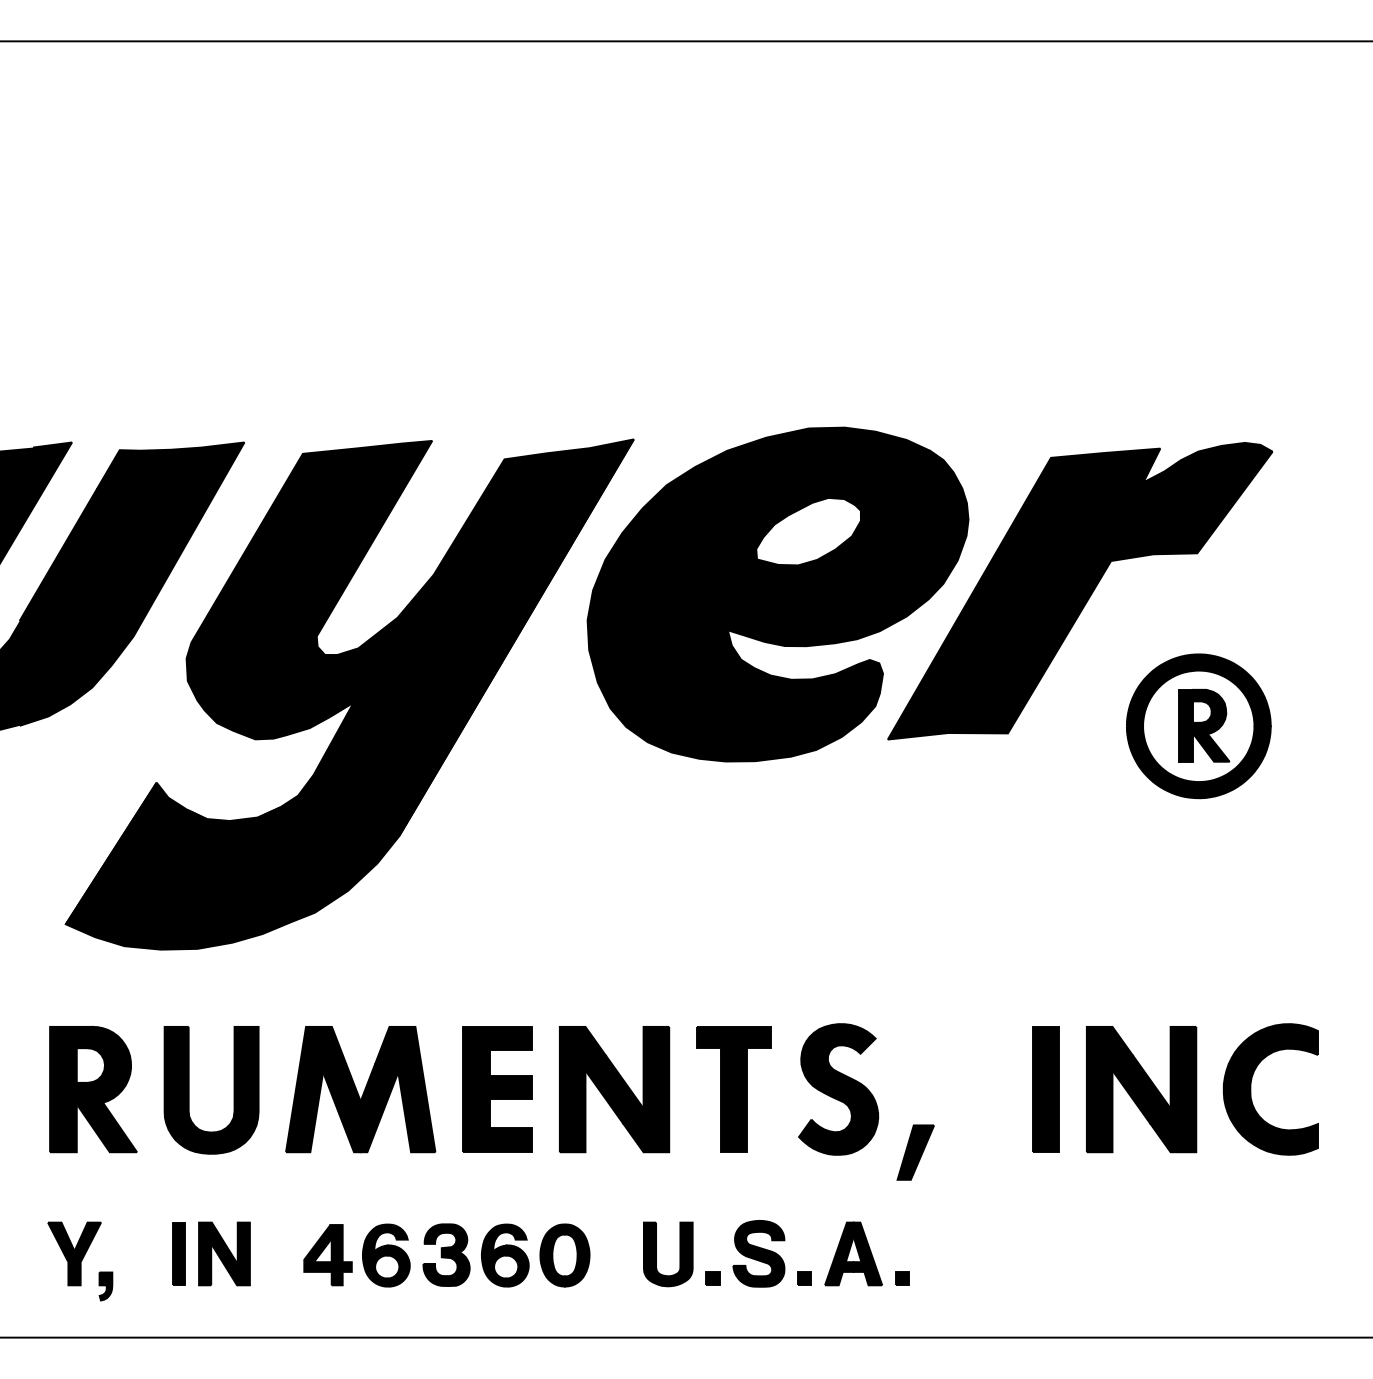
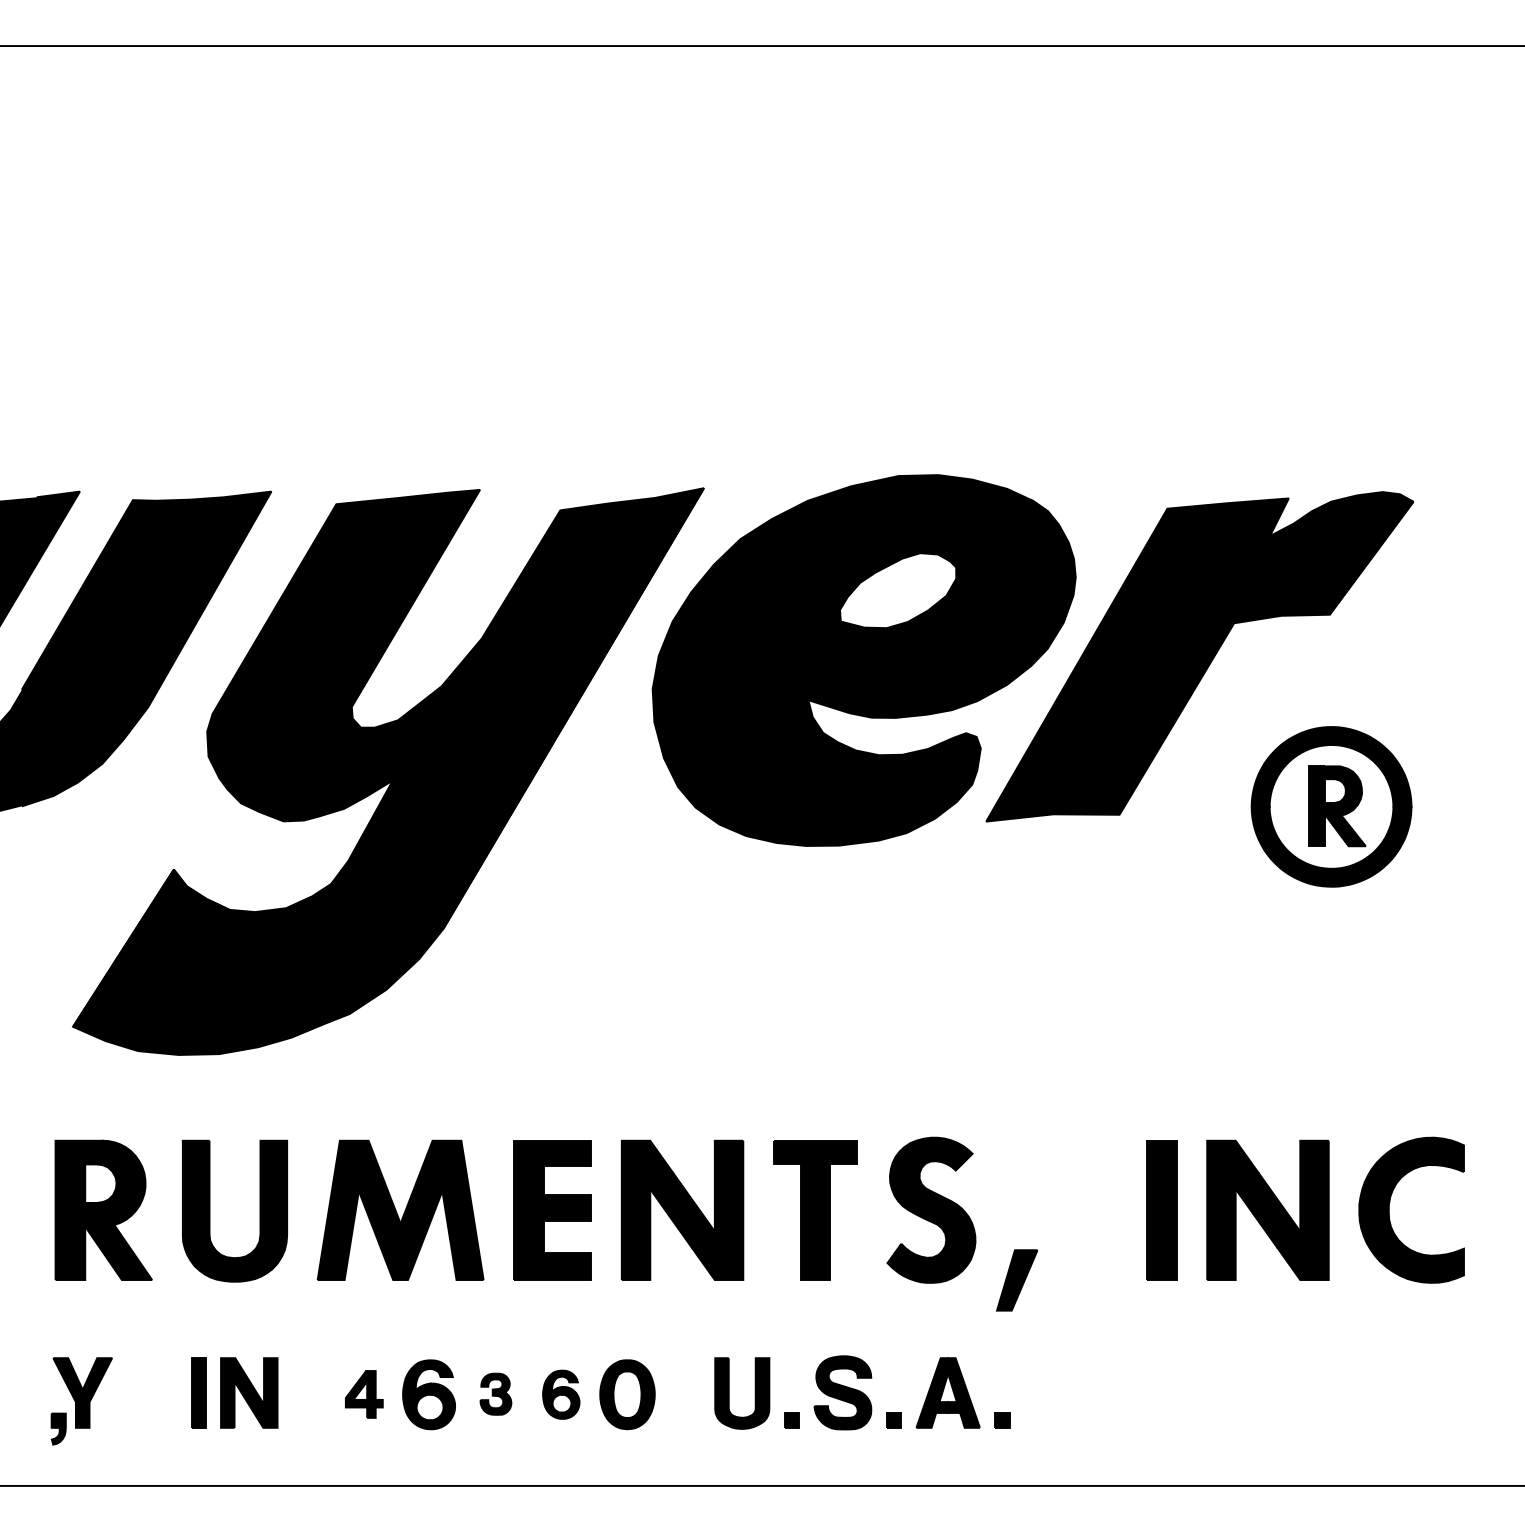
part: (446, 1254) -> (495, 1393), size x0.6
part: (327, 1255) -> (363, 1394), size x0.7
part: (505, 1255) -> (561, 1394), size x0.7
part: (105, 1286) -> (58, 1429), moved

